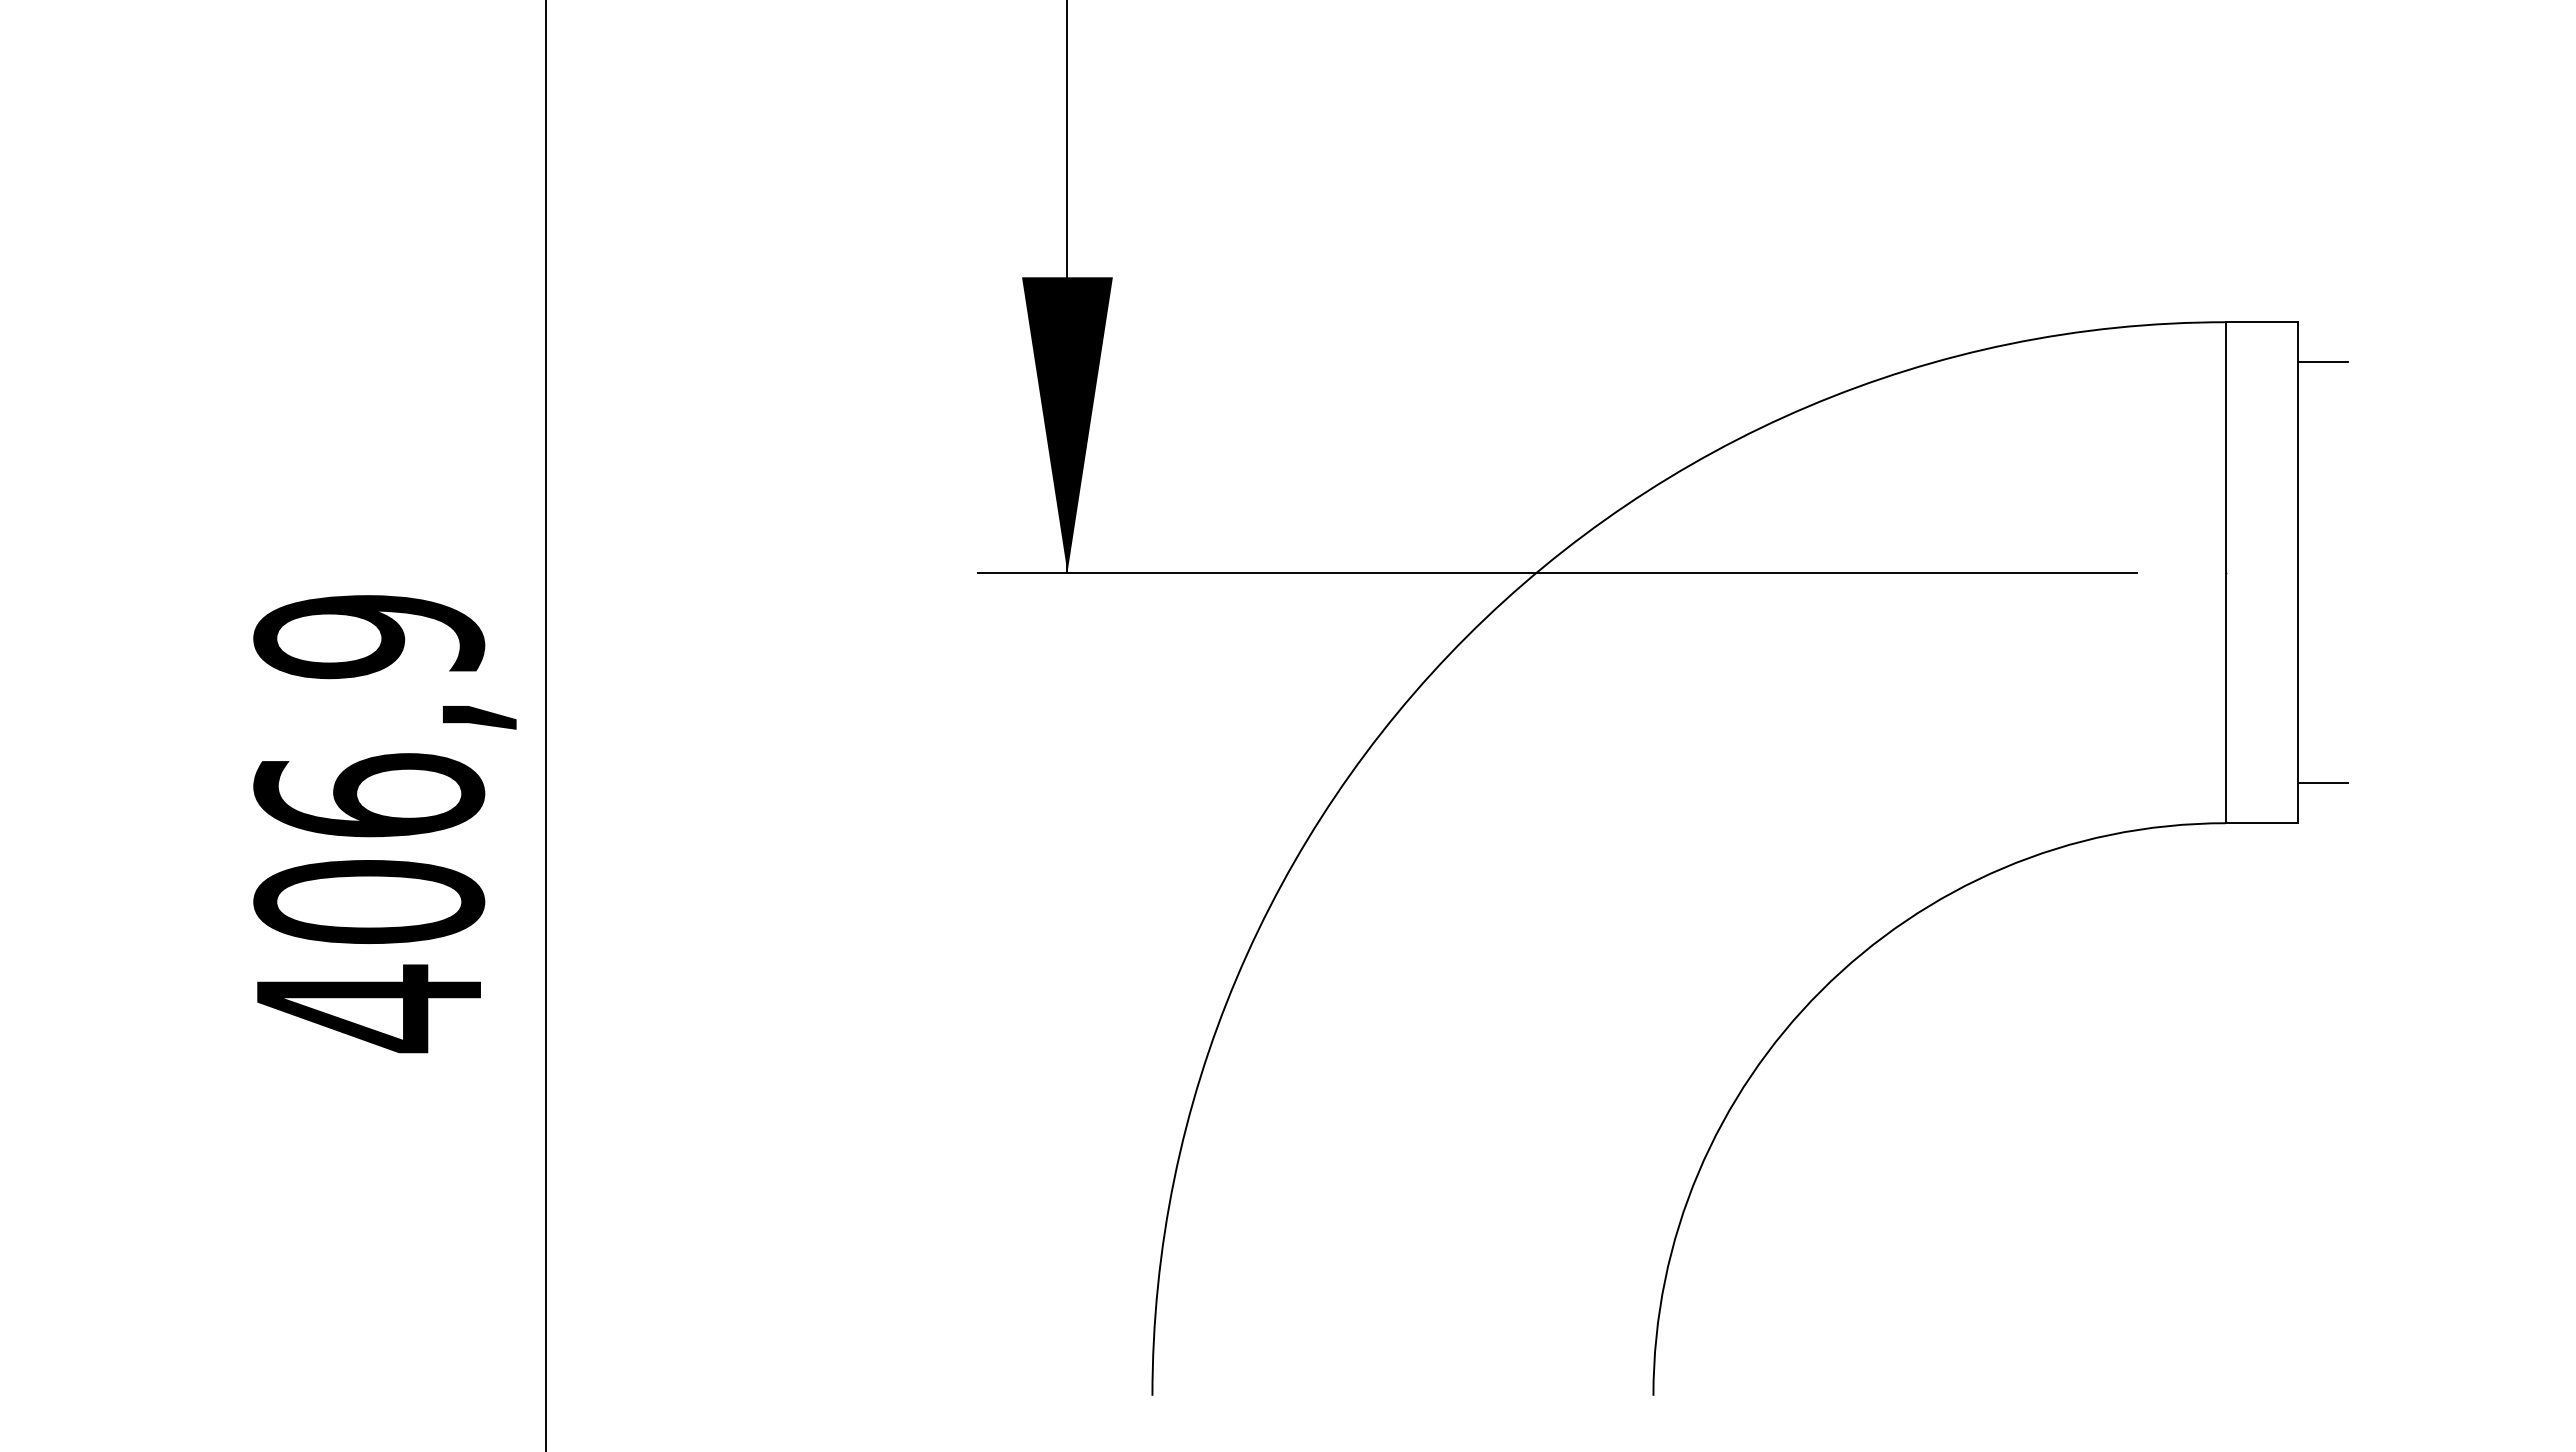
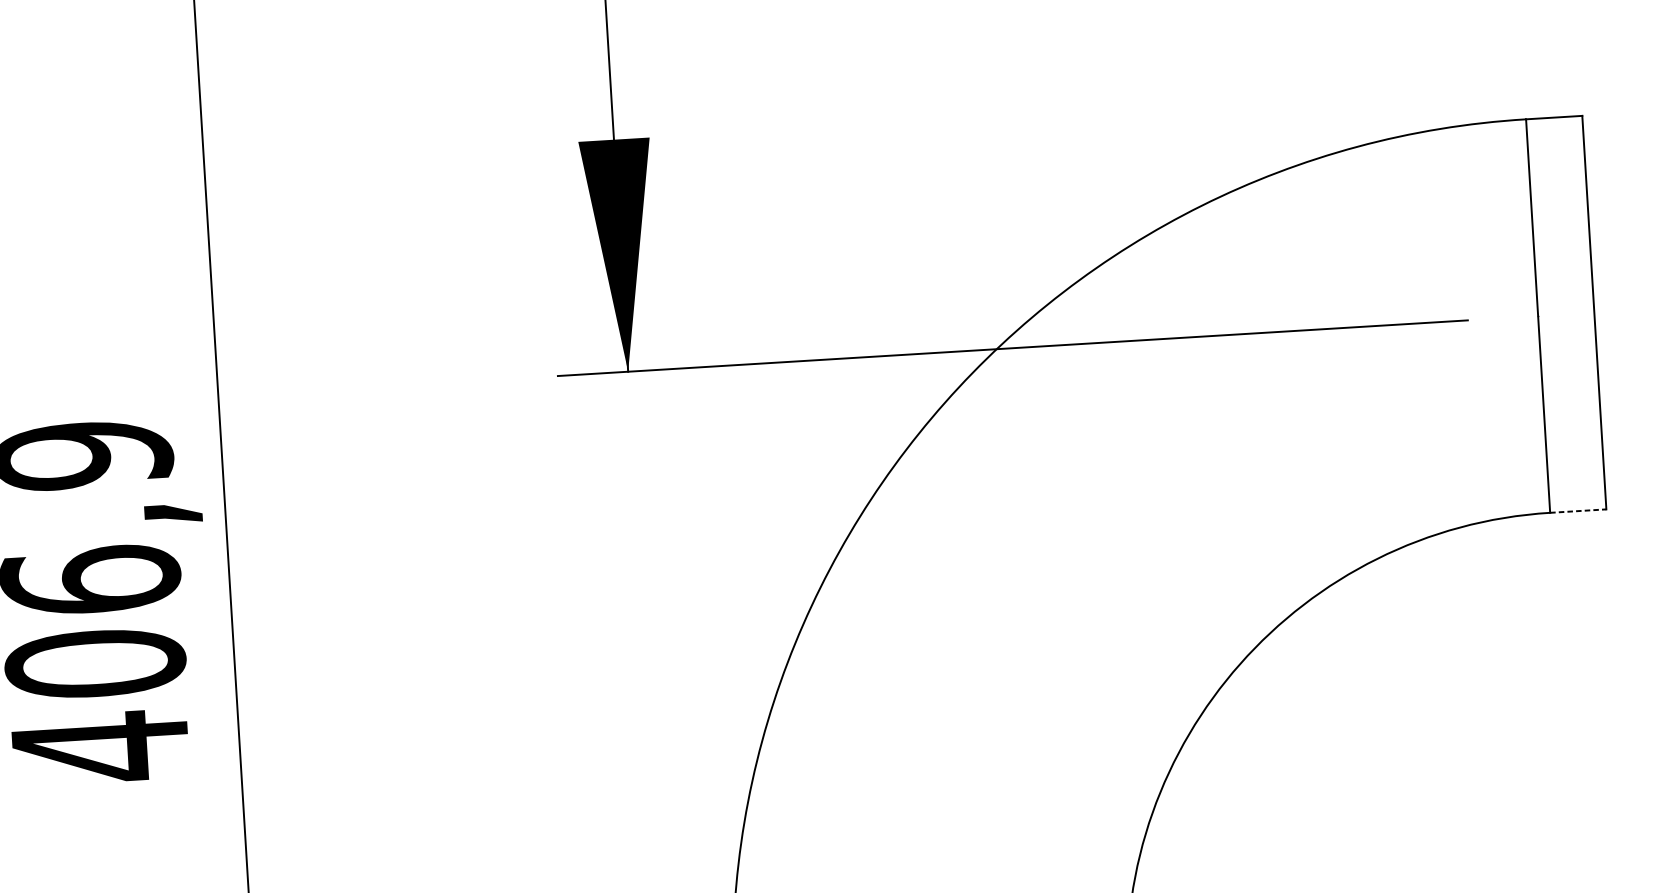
line: (2322, 362) -> (1603, 146), removed
line: (2322, 782) -> (1623, 476), removed
line: (2261, 823) -> (1578, 511), solid -> dashed

